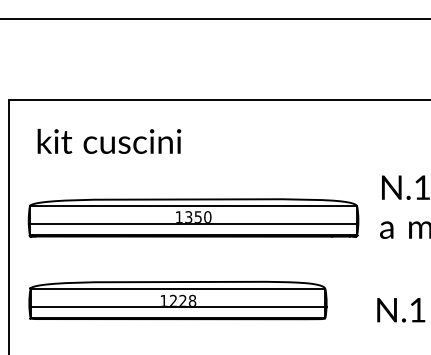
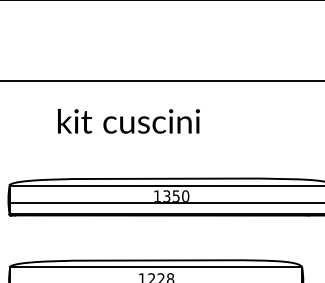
text: (109, 140) -> (128, 120), moved

